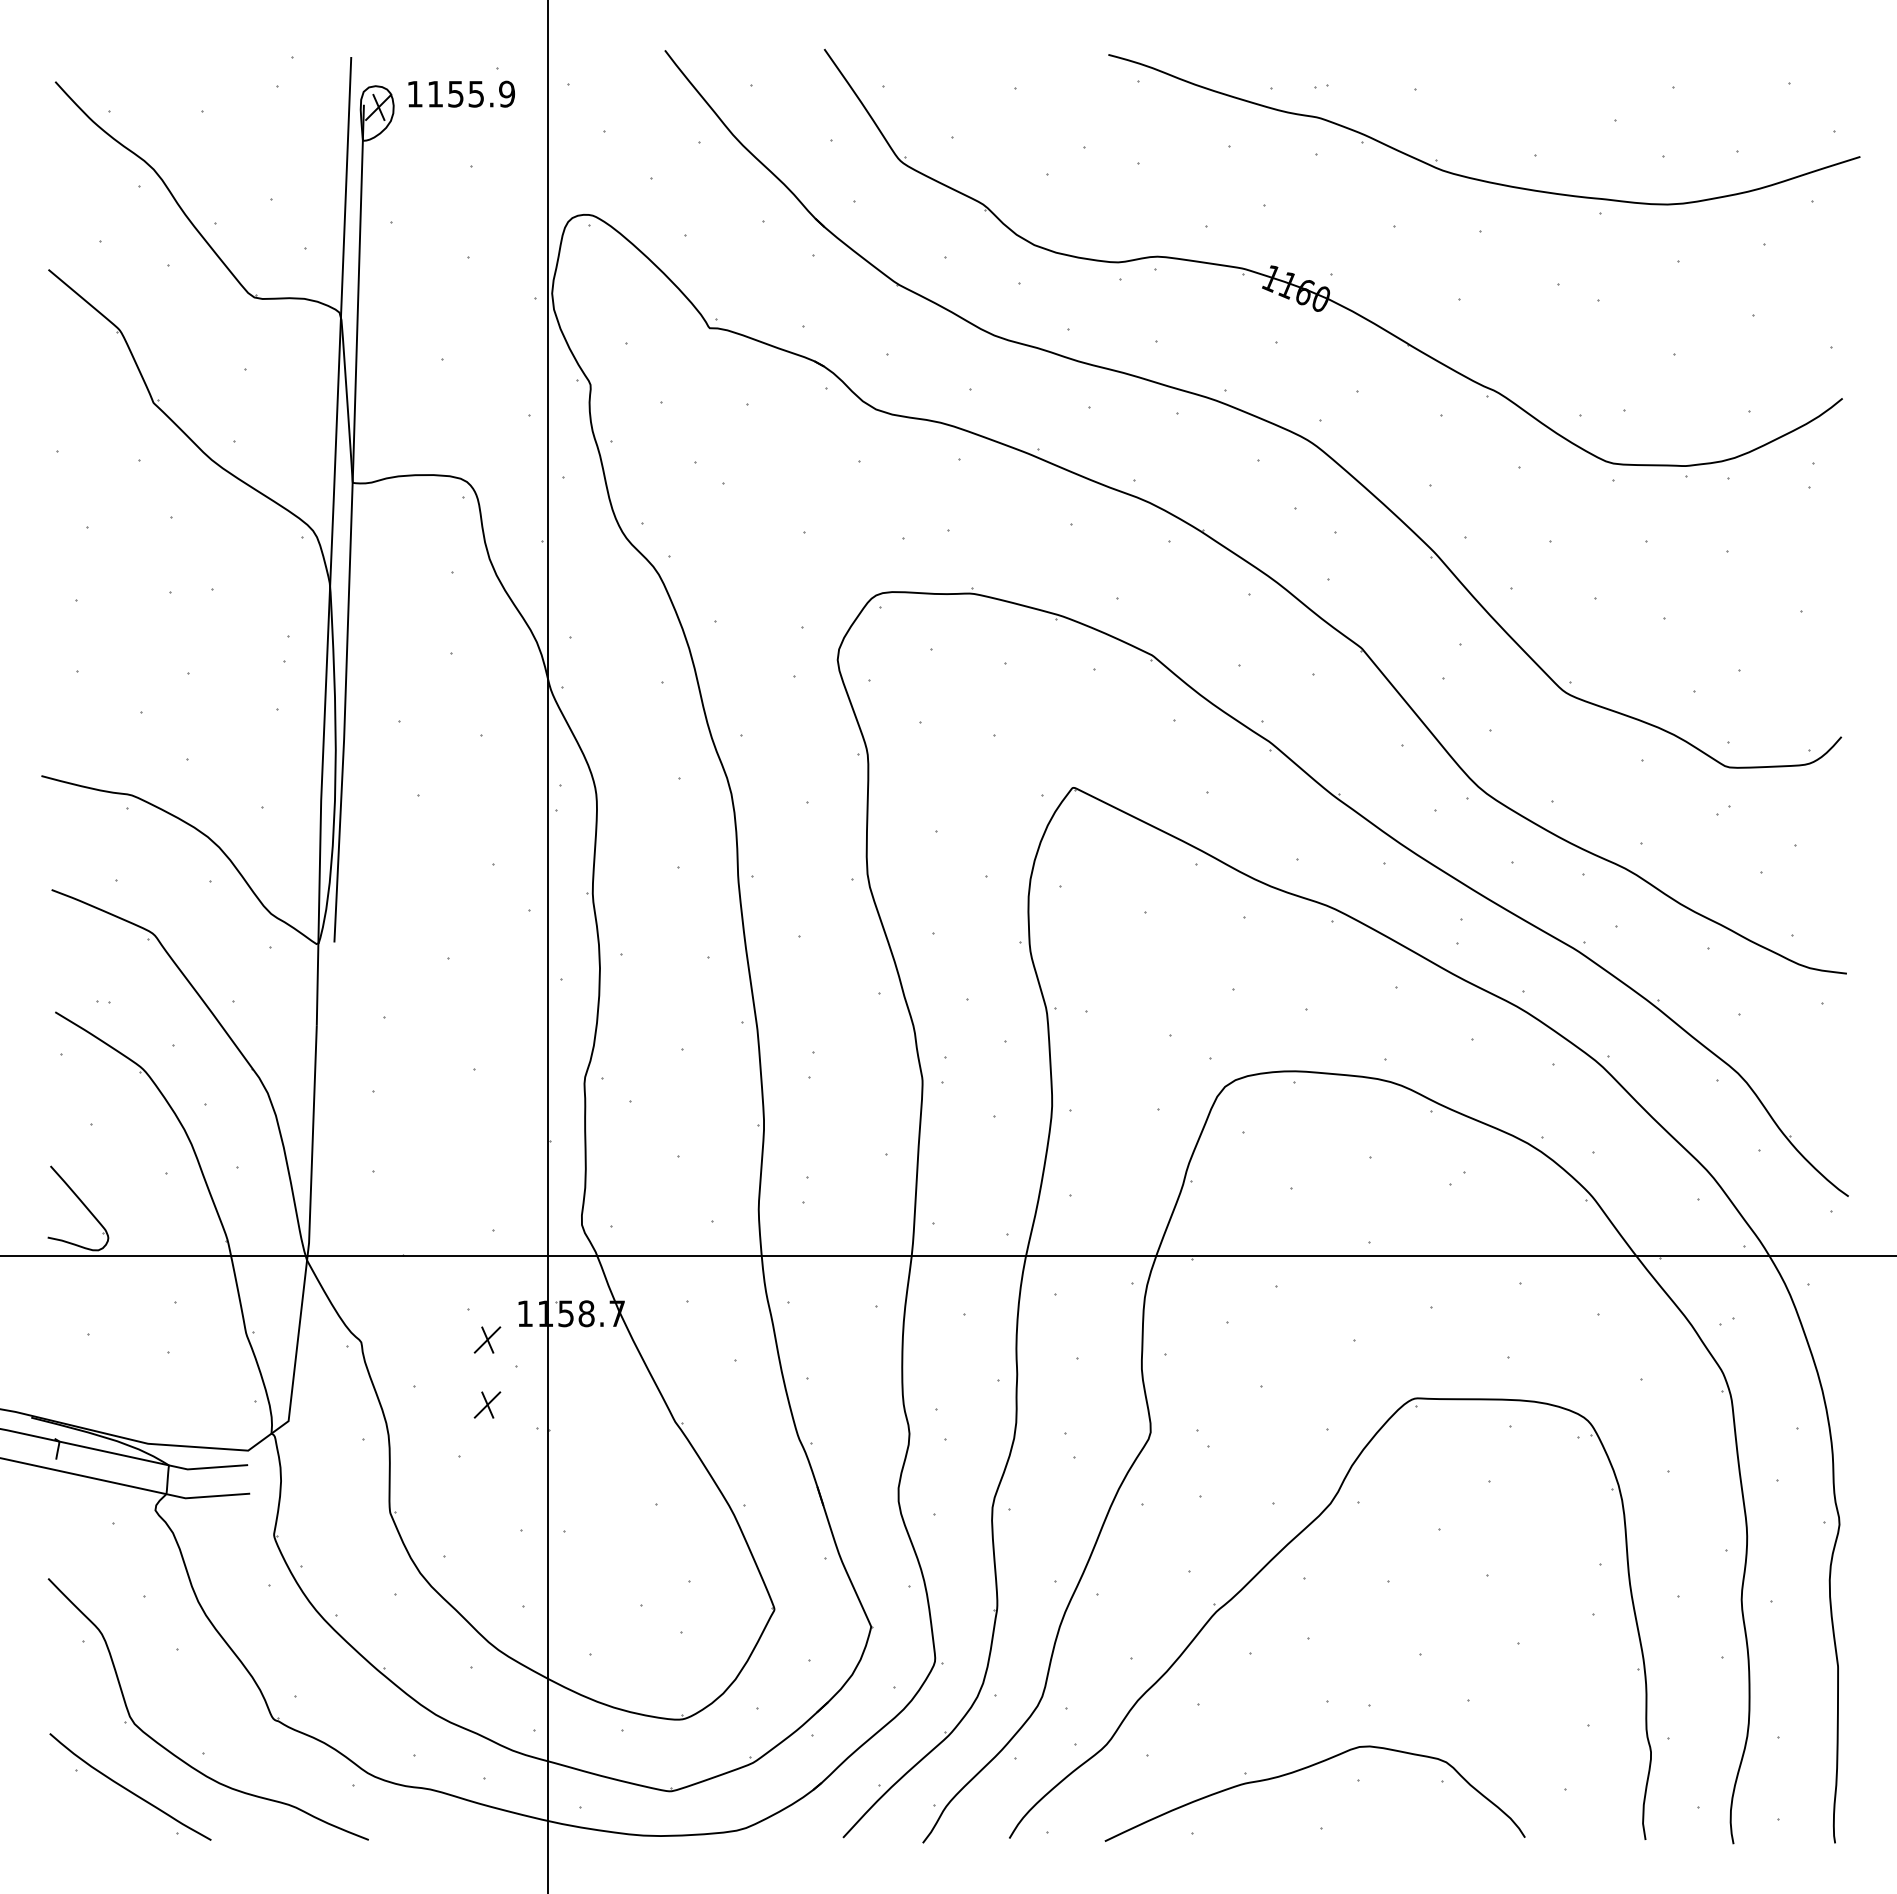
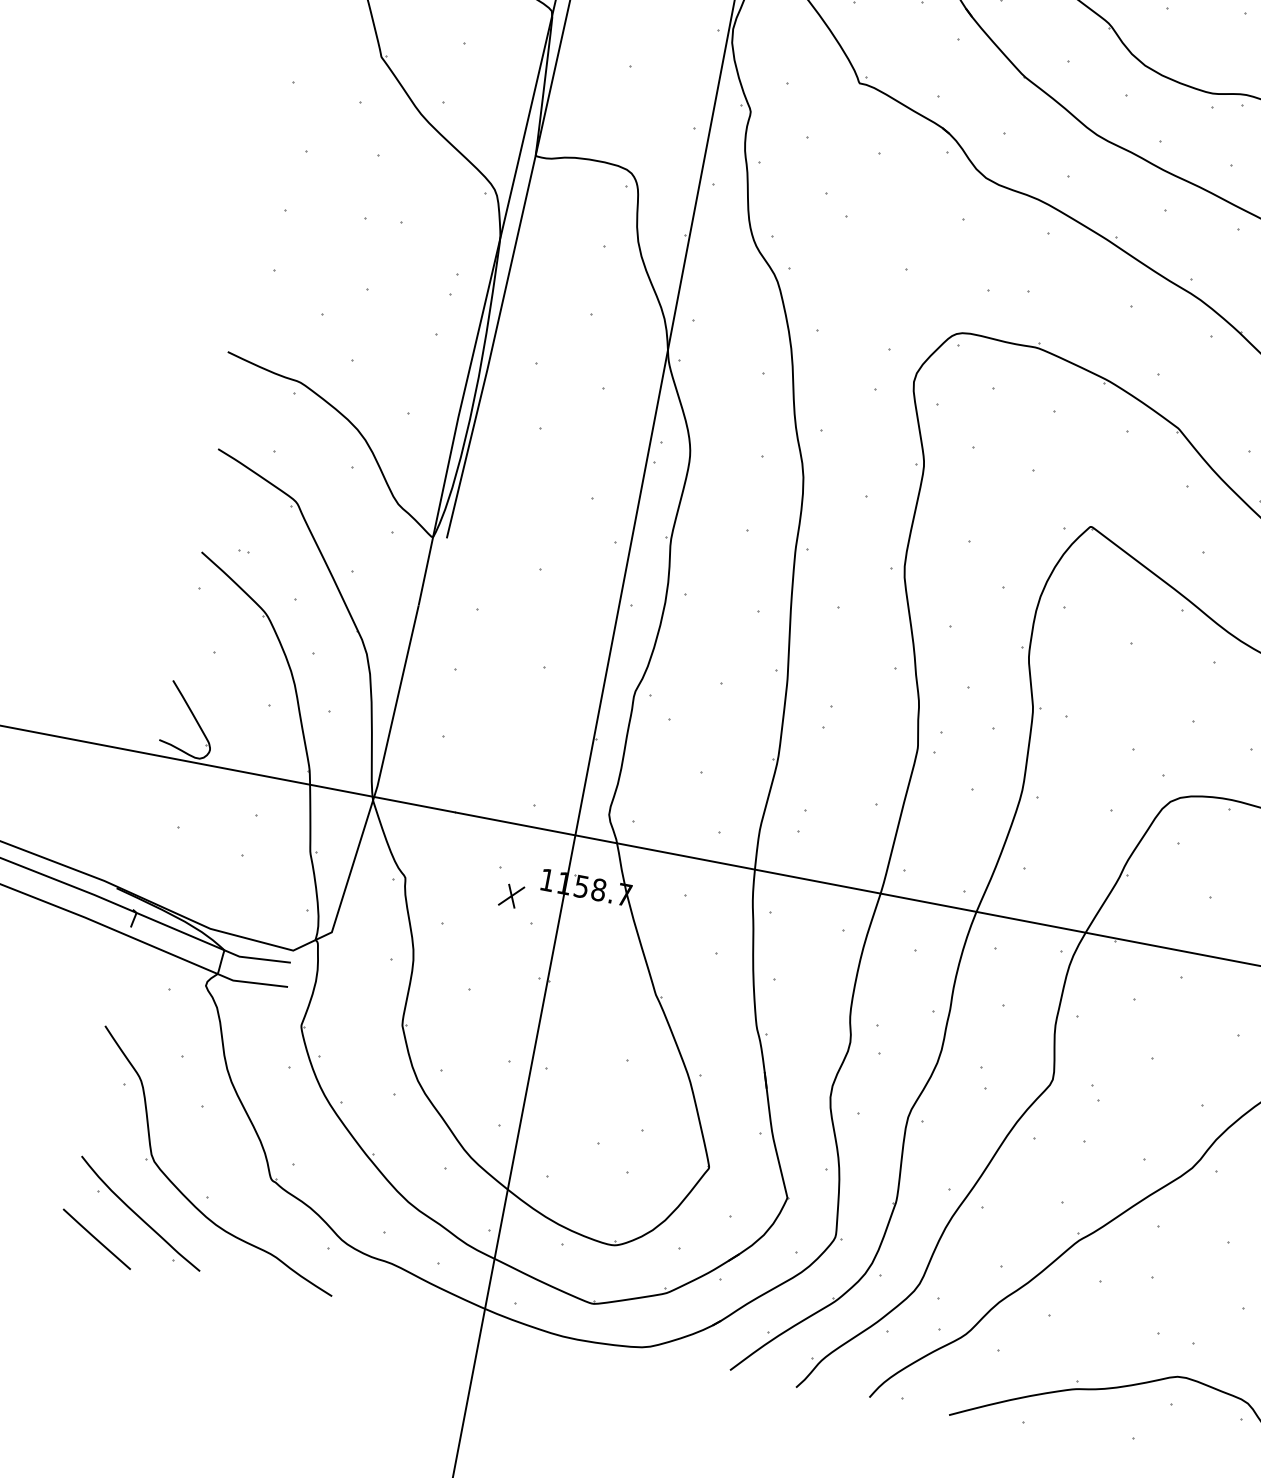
part: (487, 1404) -> (501, 950), removed
line: (85, 1826) -> (96, 1239), added

